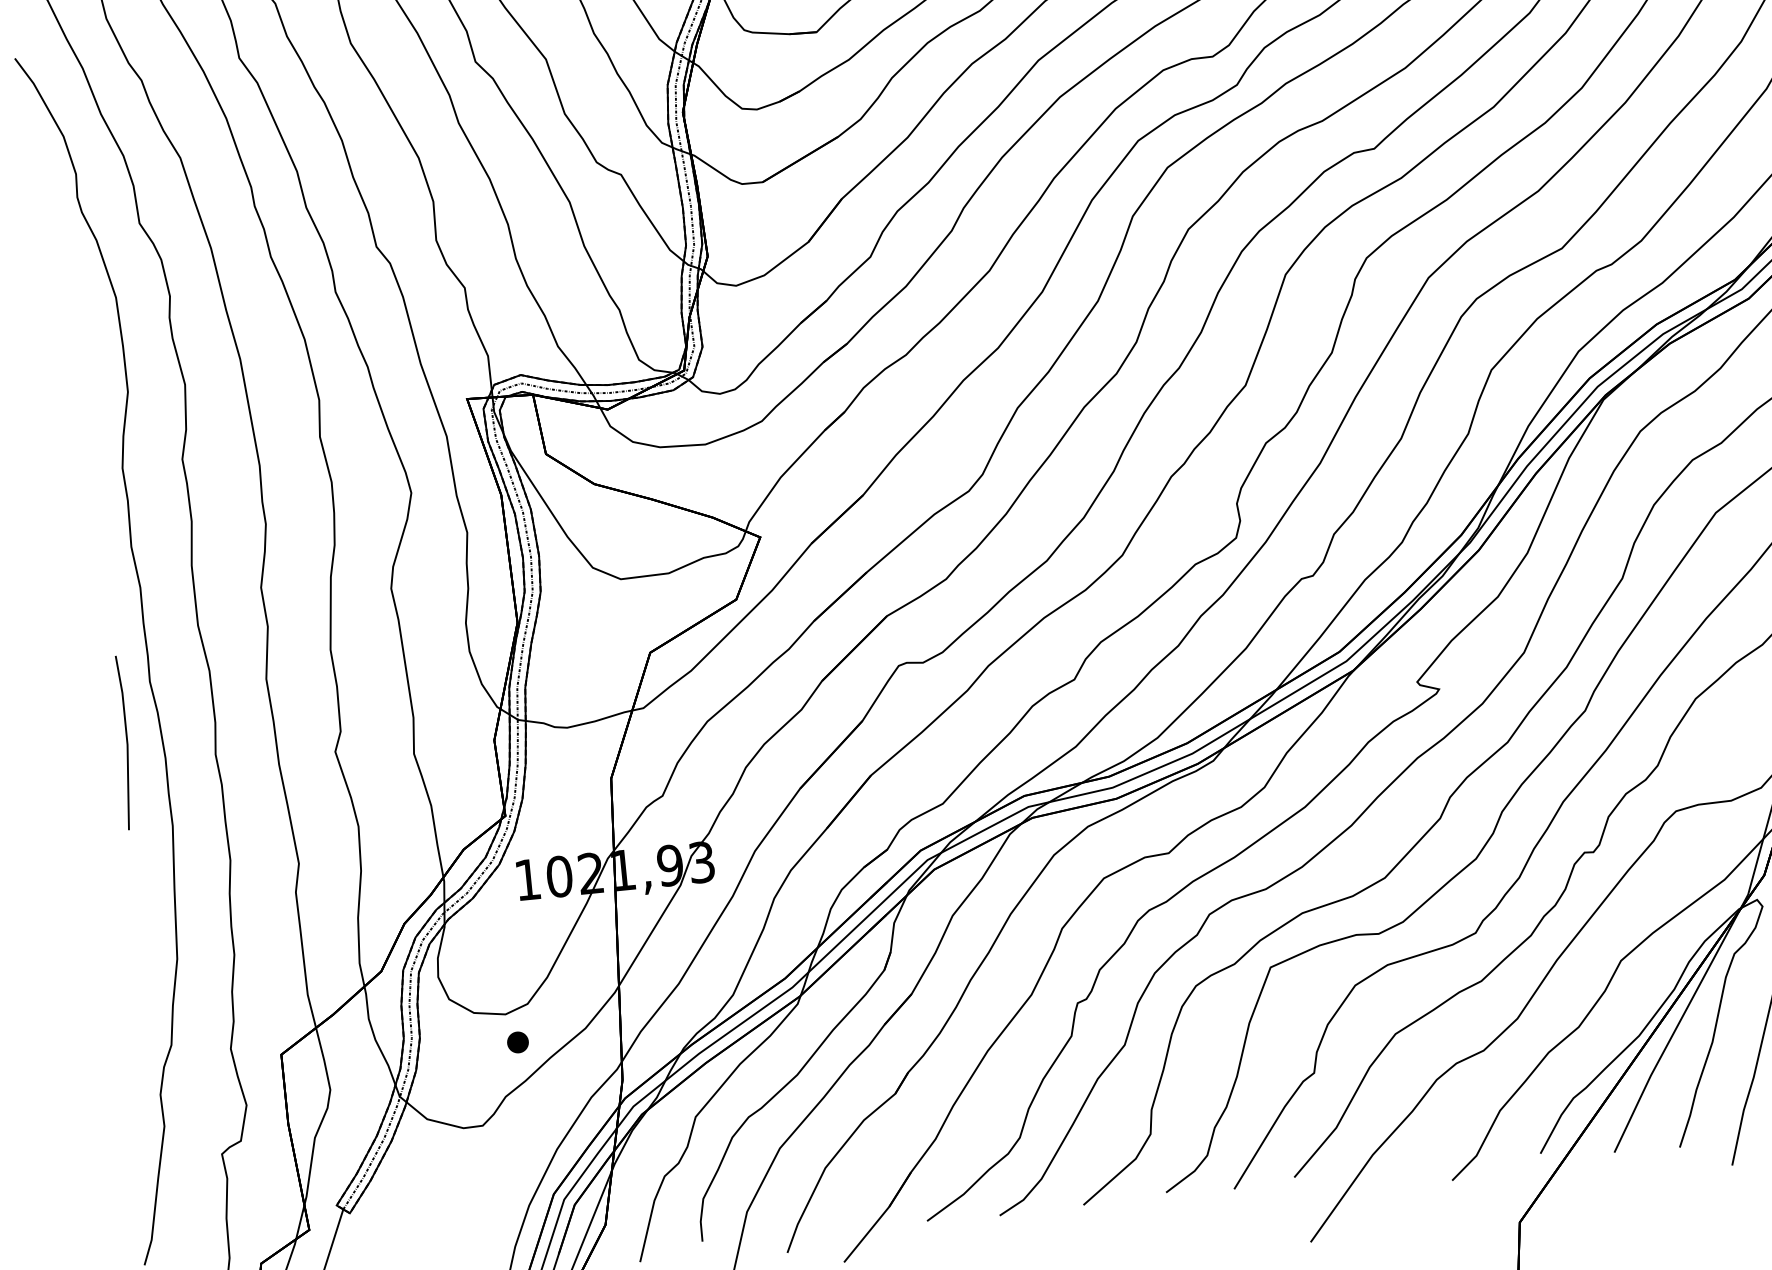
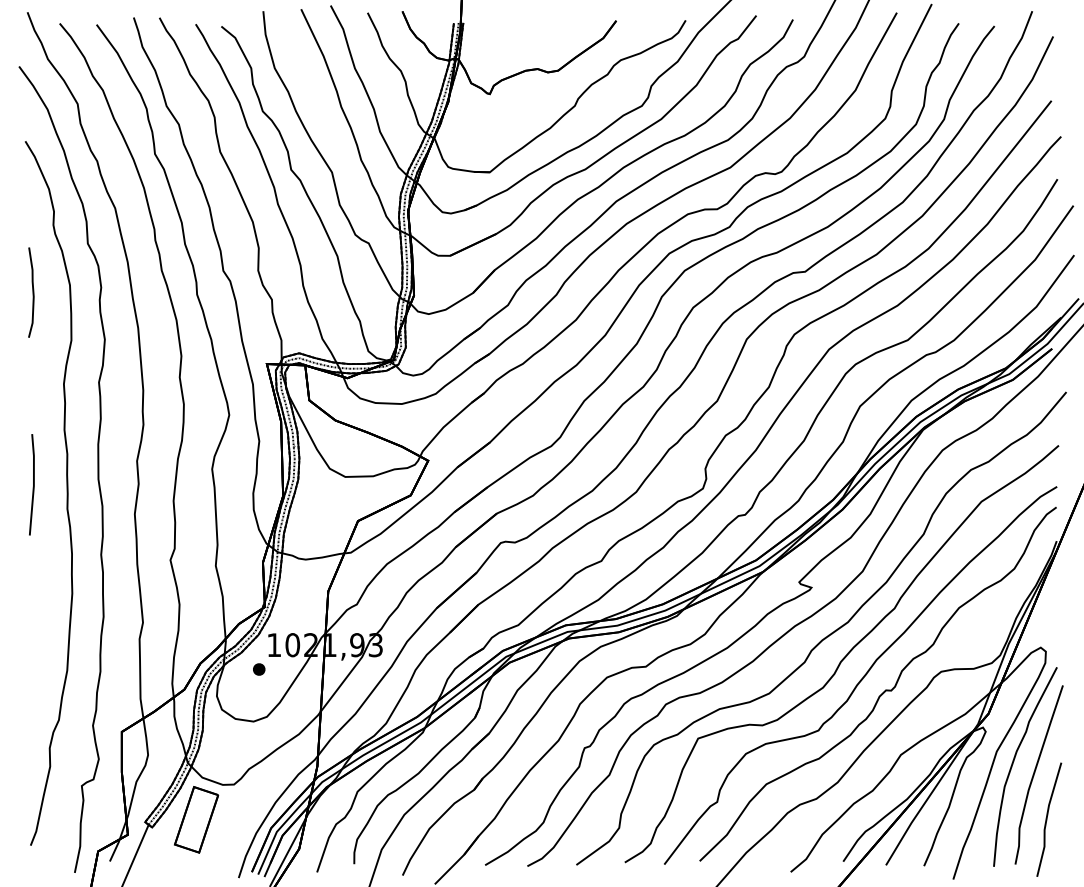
curve: (52, 316) -> (32, 292), added
line: (126, 742) -> (33, 484), moved
part: (518, 1042) -> (259, 669), moved
part: (424, 1192) -> (196, 819), added

